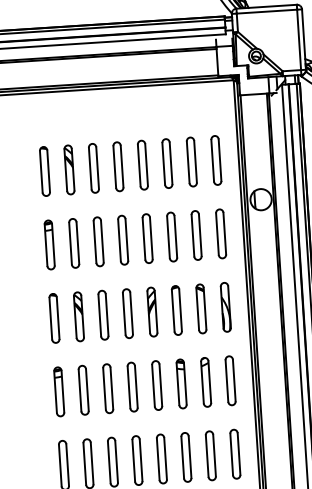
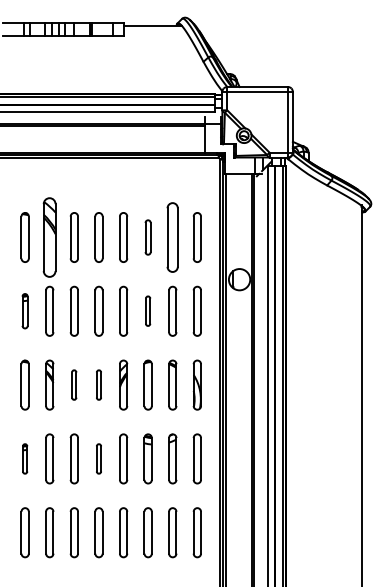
part: (191, 162) -> (172, 237), size x1.4
part: (166, 163) -> (147, 237), size x0.7
part: (69, 169) -> (49, 237), size x1.6
part: (171, 236) -> (147, 310), size x0.6
part: (49, 244) -> (24, 310), size x0.7
part: (127, 313) -> (98, 384), size x0.6
part: (102, 314) -> (73, 384), size x0.6
part: (132, 386) -> (98, 458), size x0.6
part: (58, 391) -> (24, 458), size x0.6

